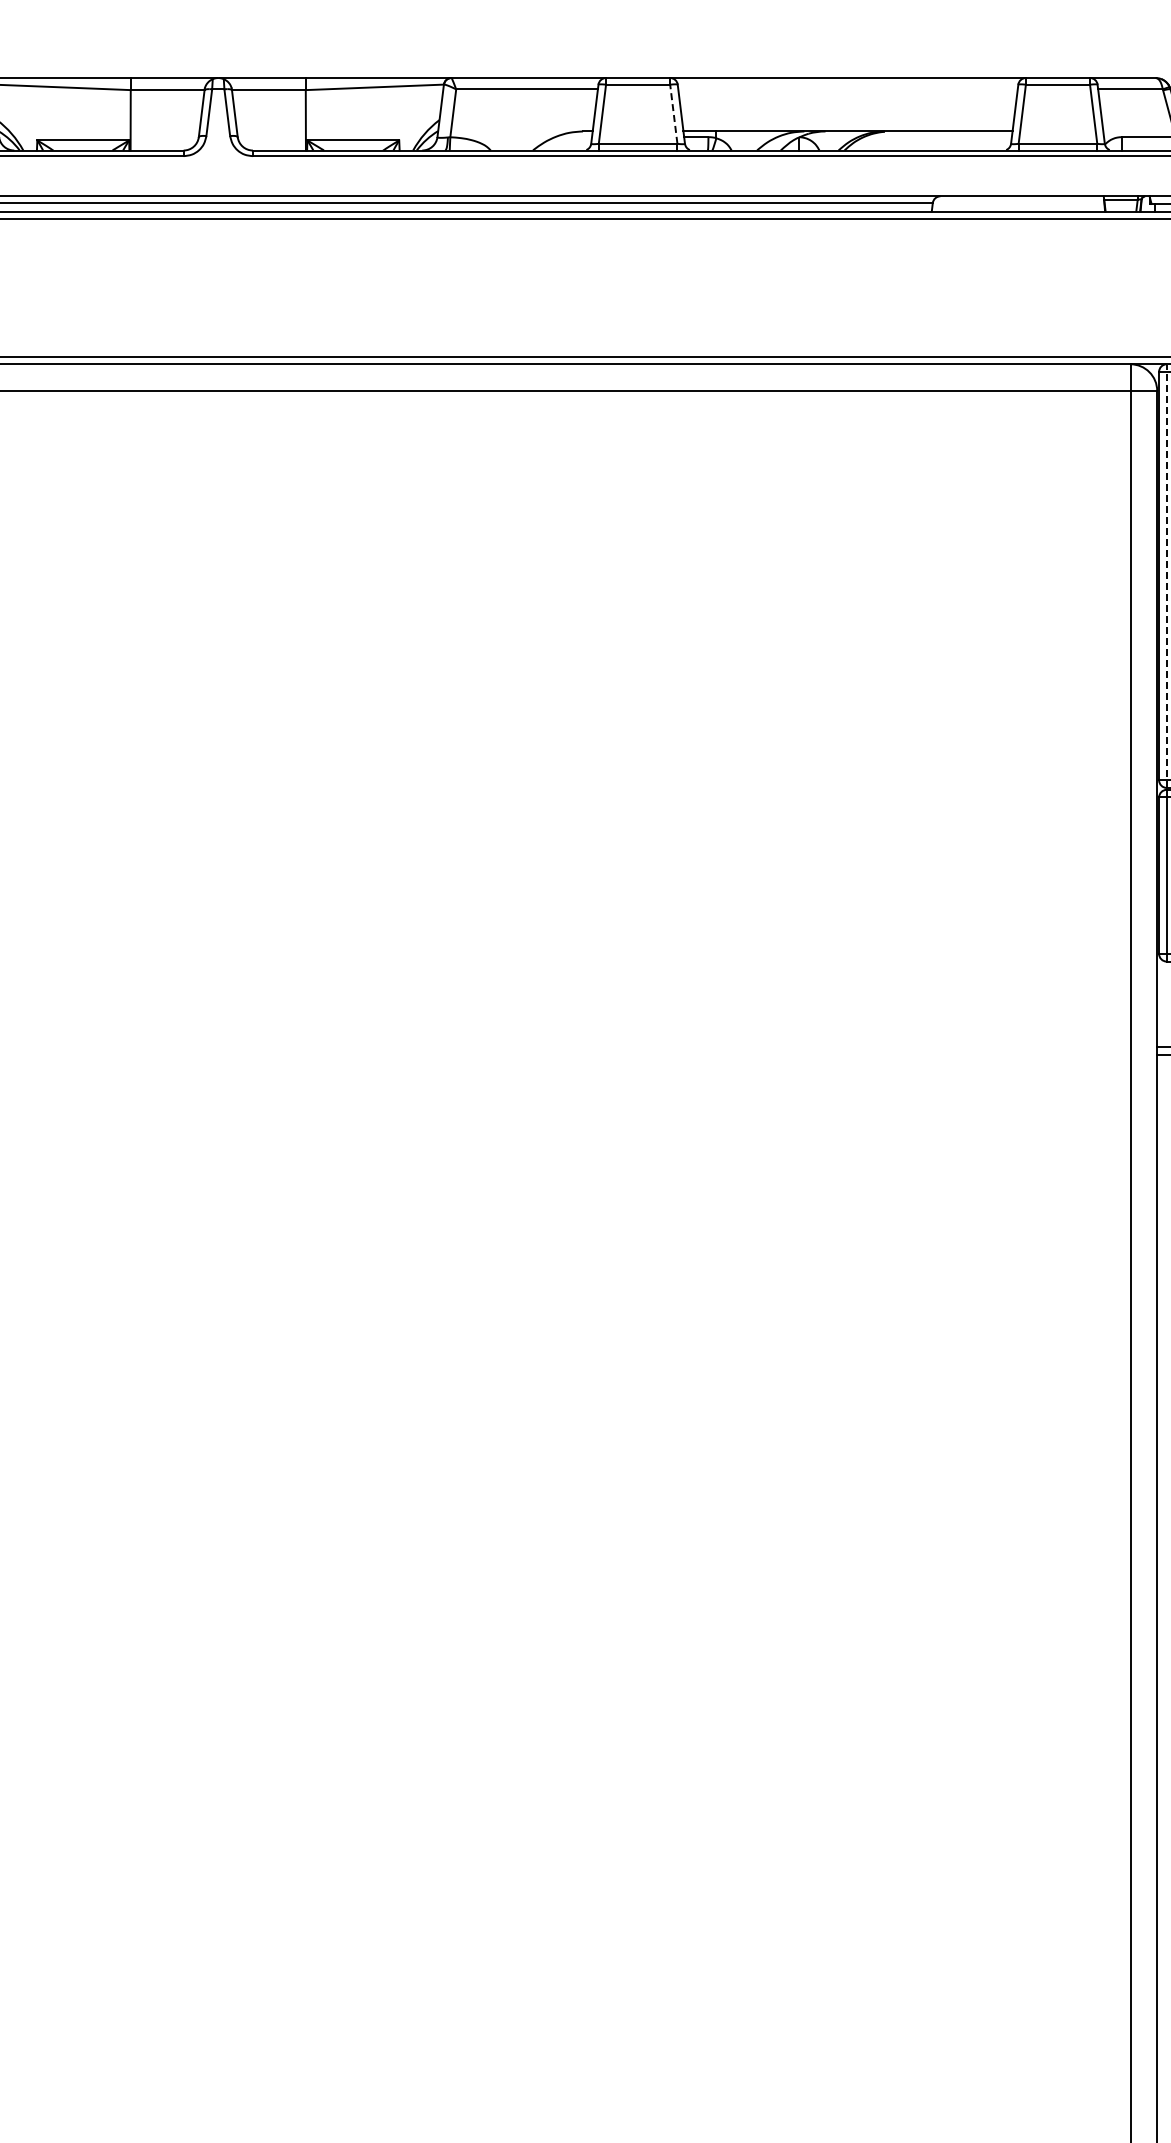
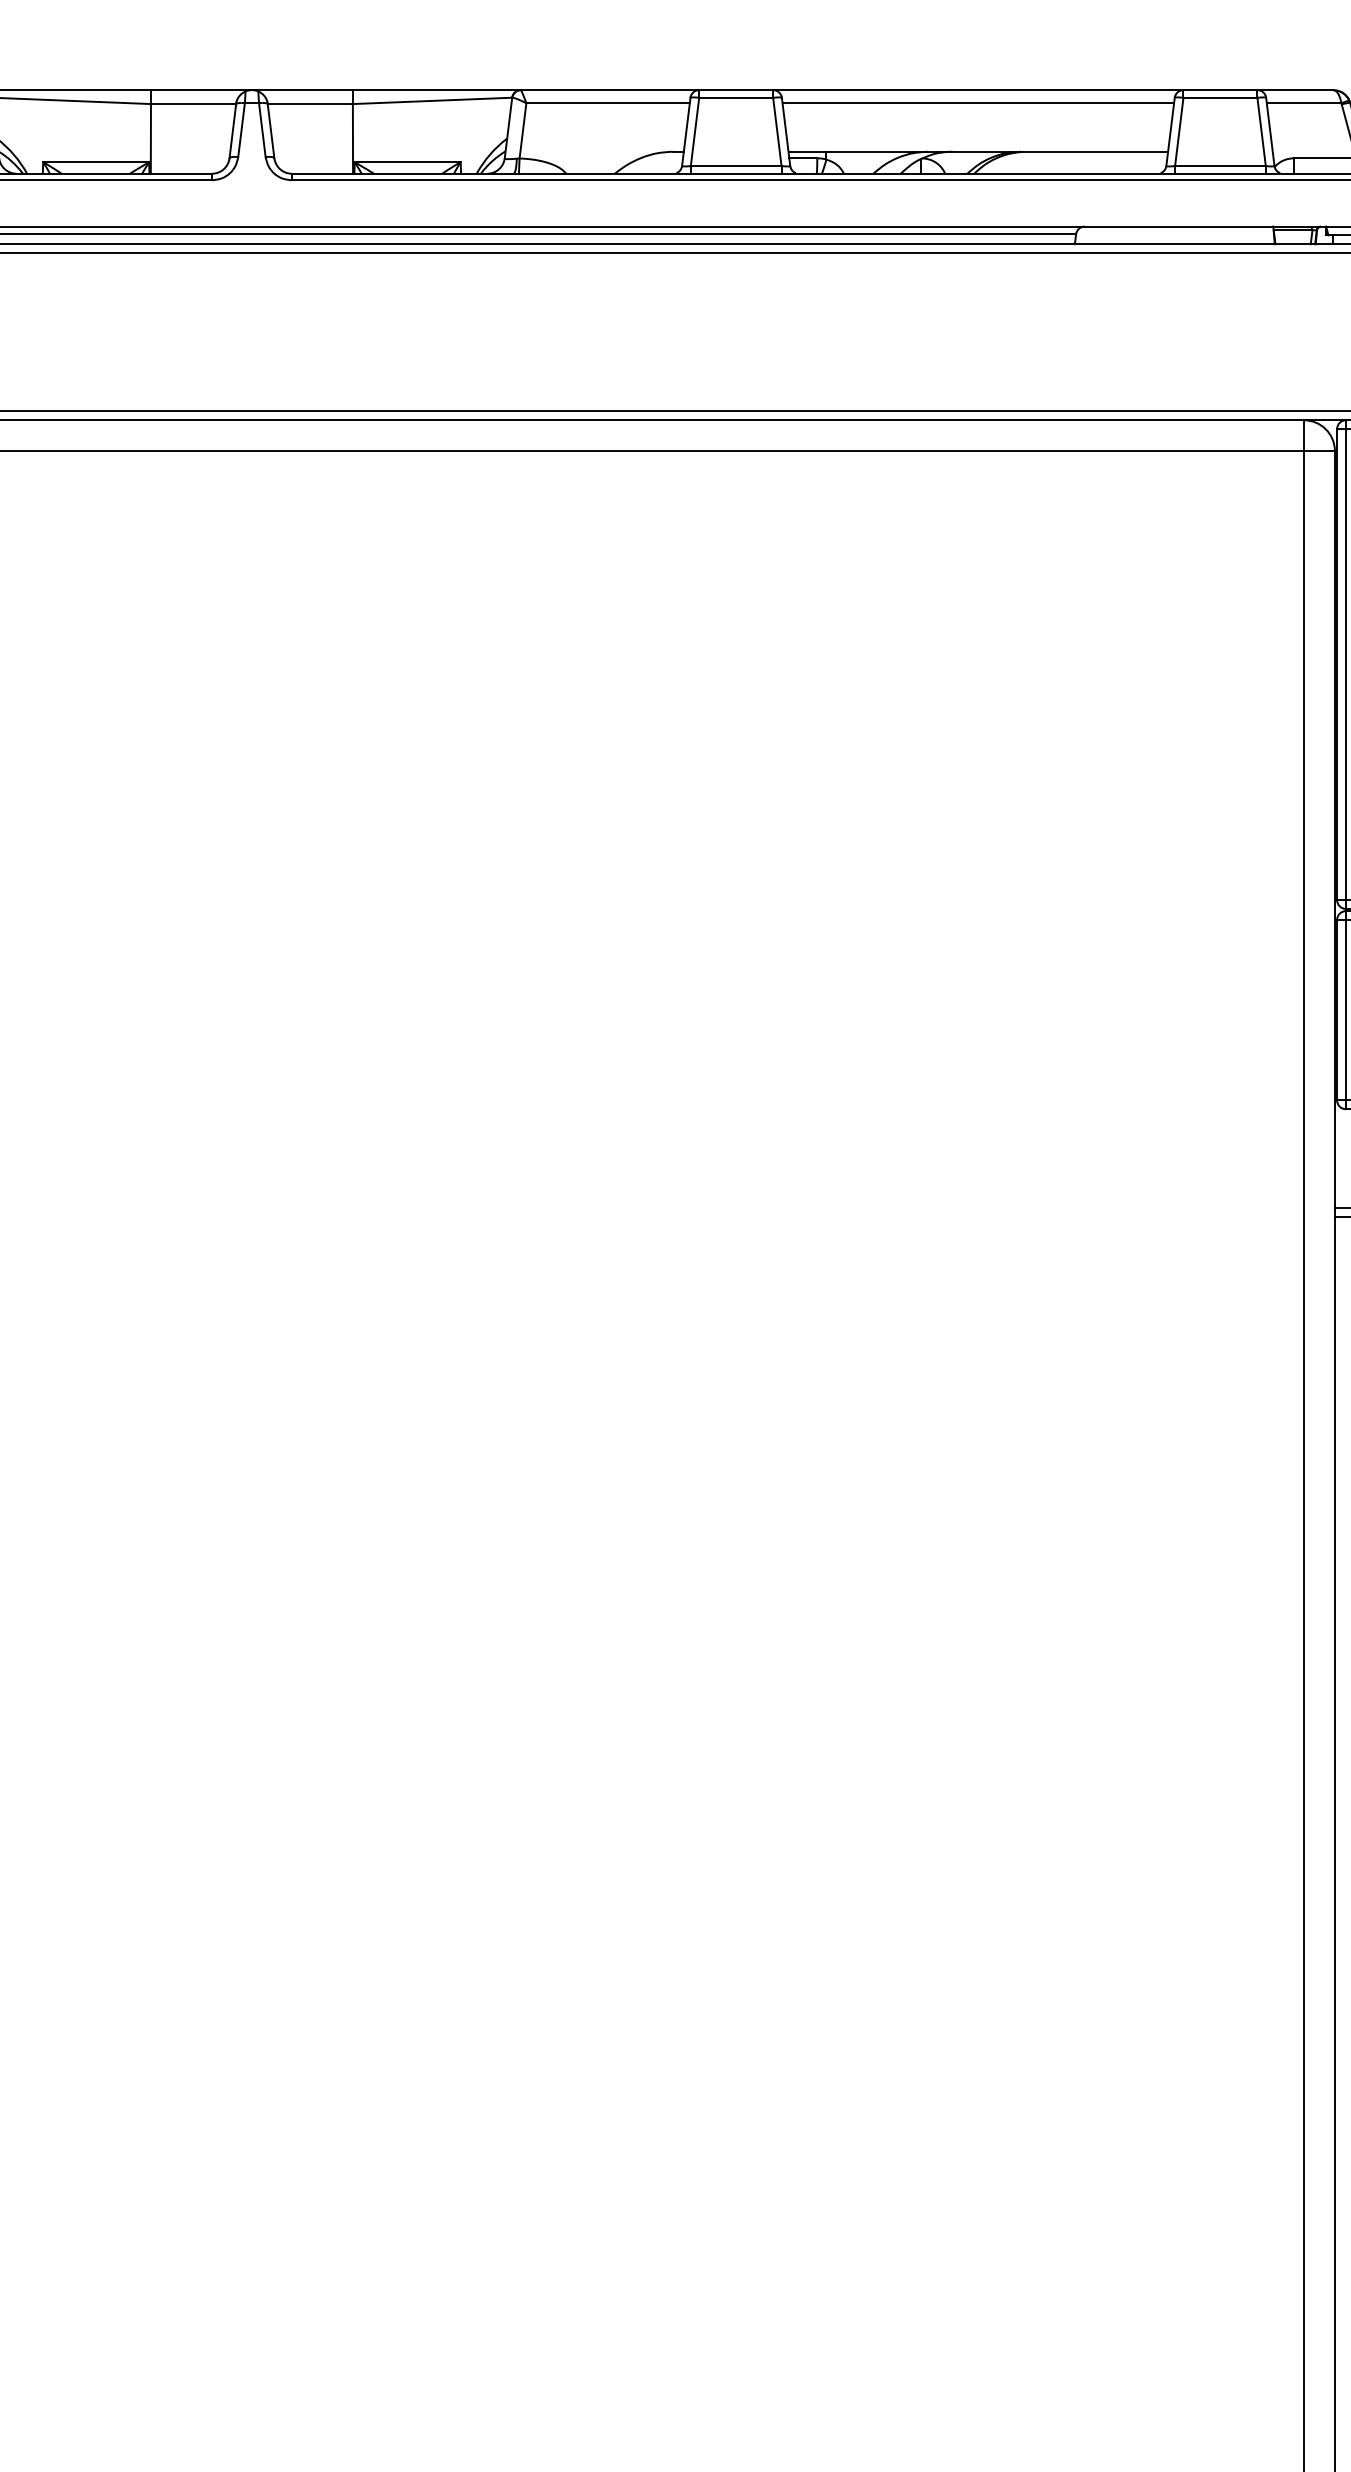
line: (847, 89) -> (977, 103), added
line: (673, 114) -> (776, 132), dashed -> solid
line: (1166, 576) -> (1345, 665), dashed -> solid

